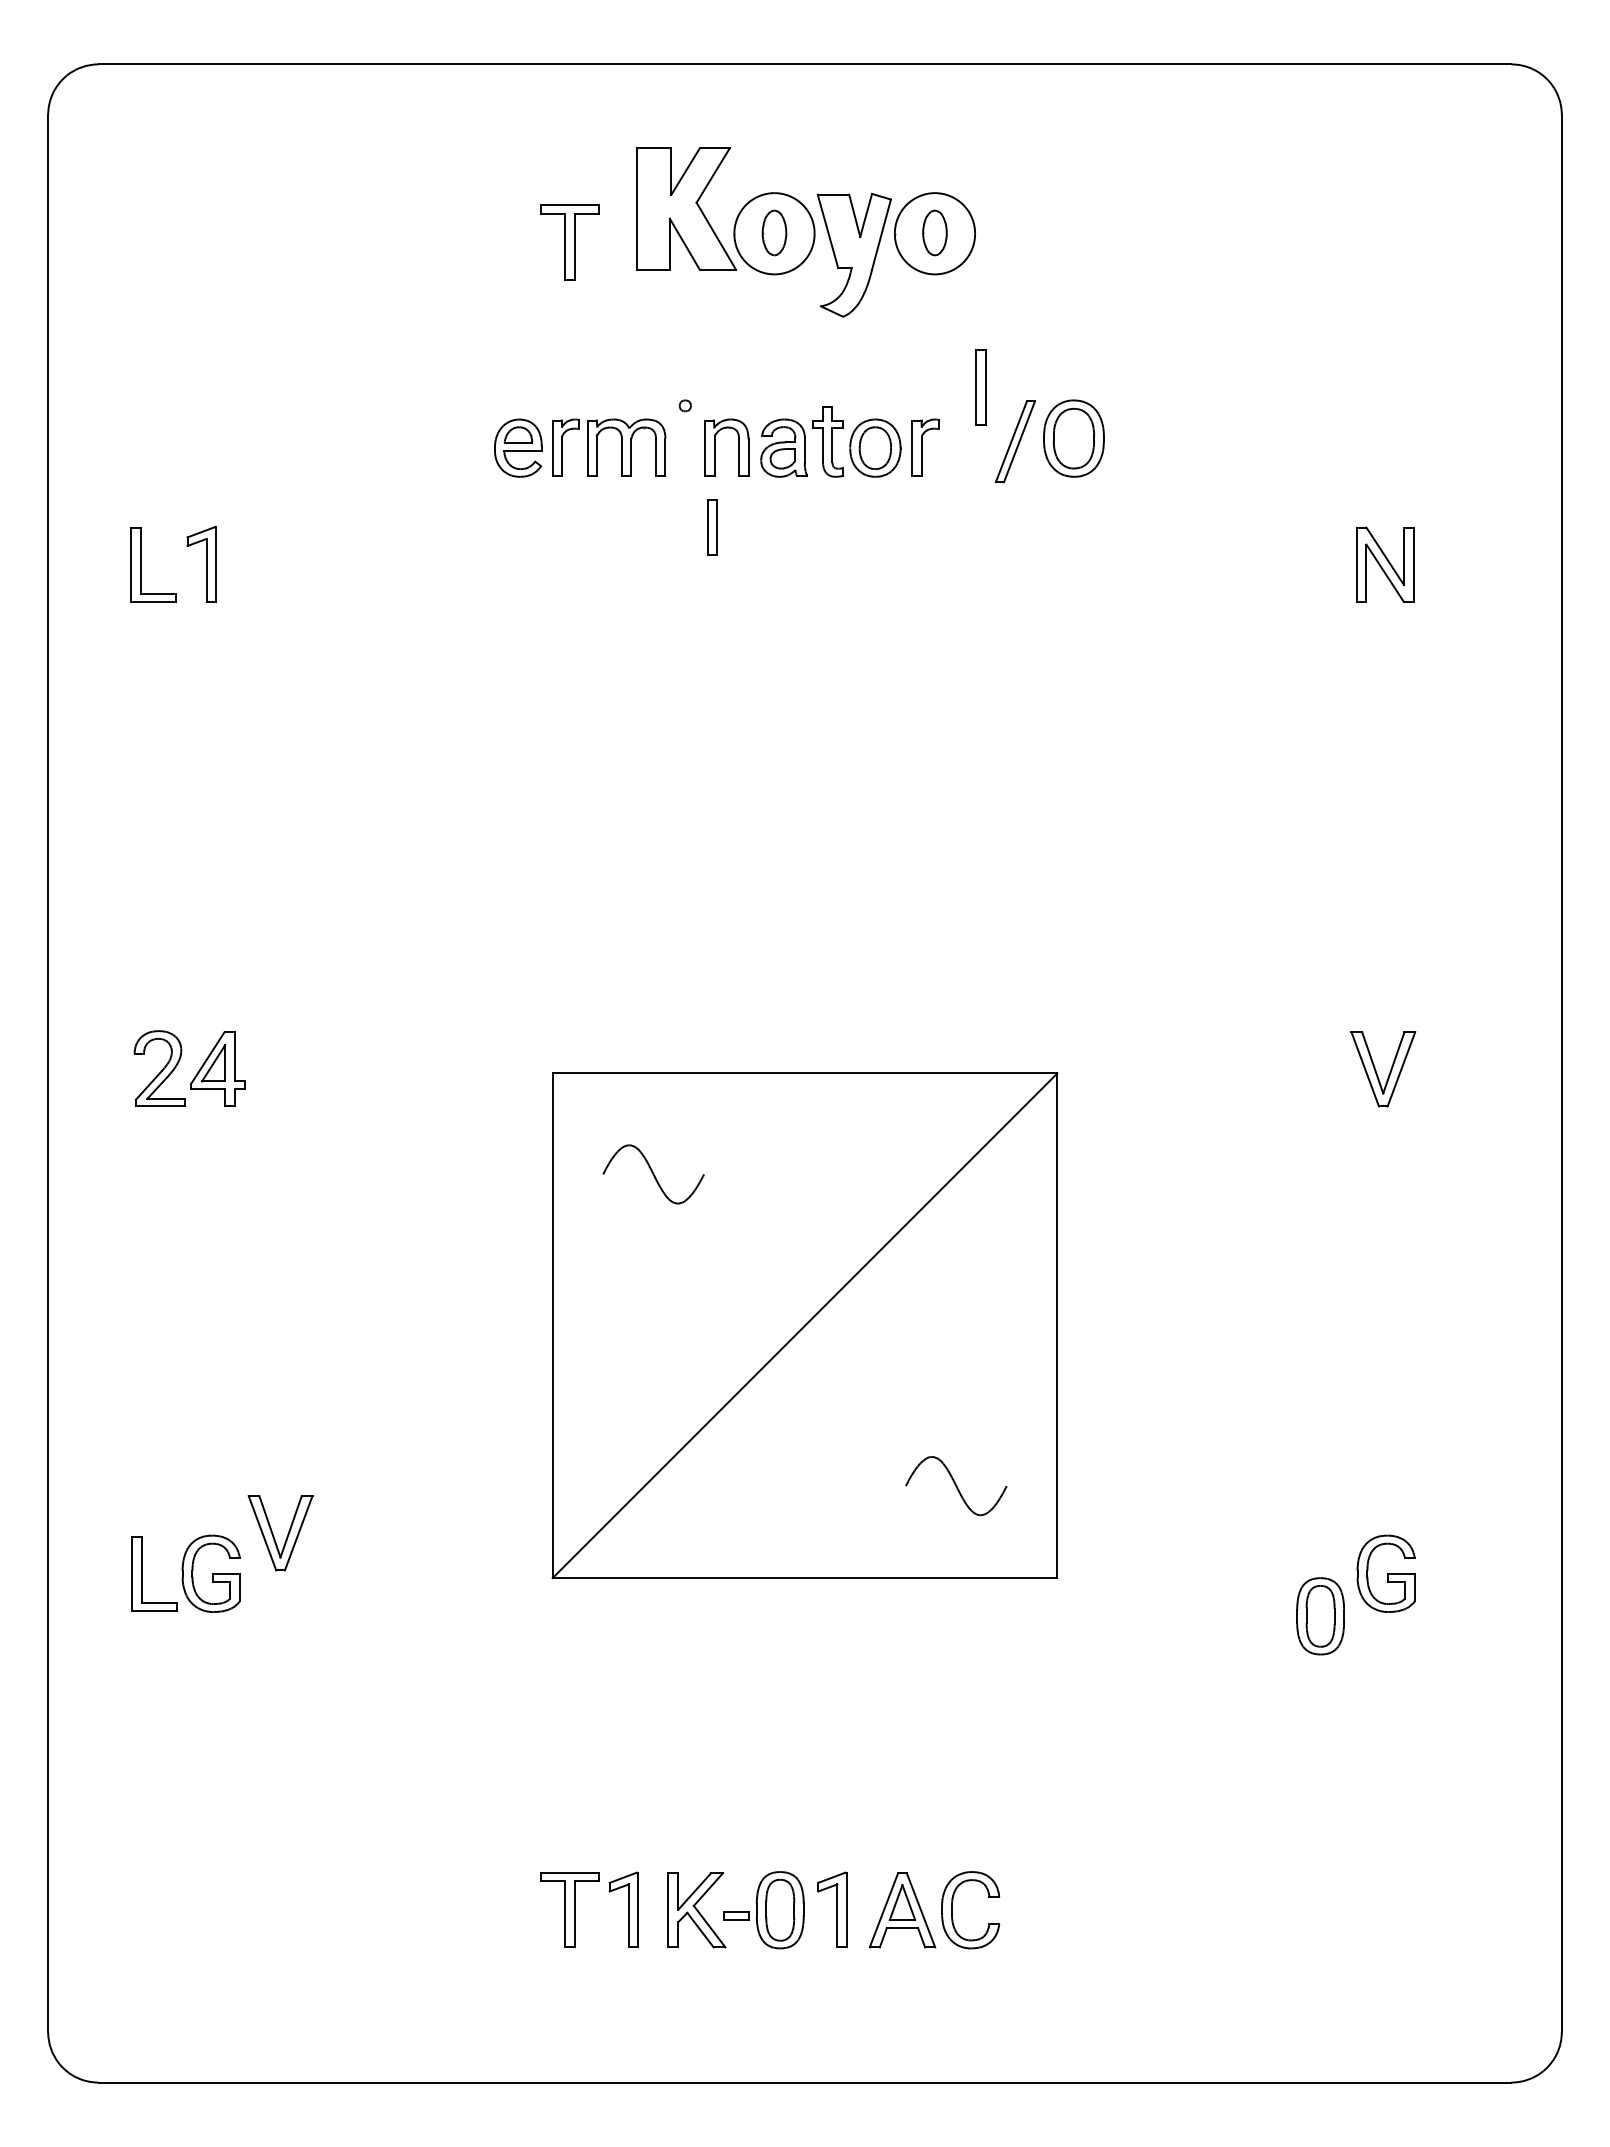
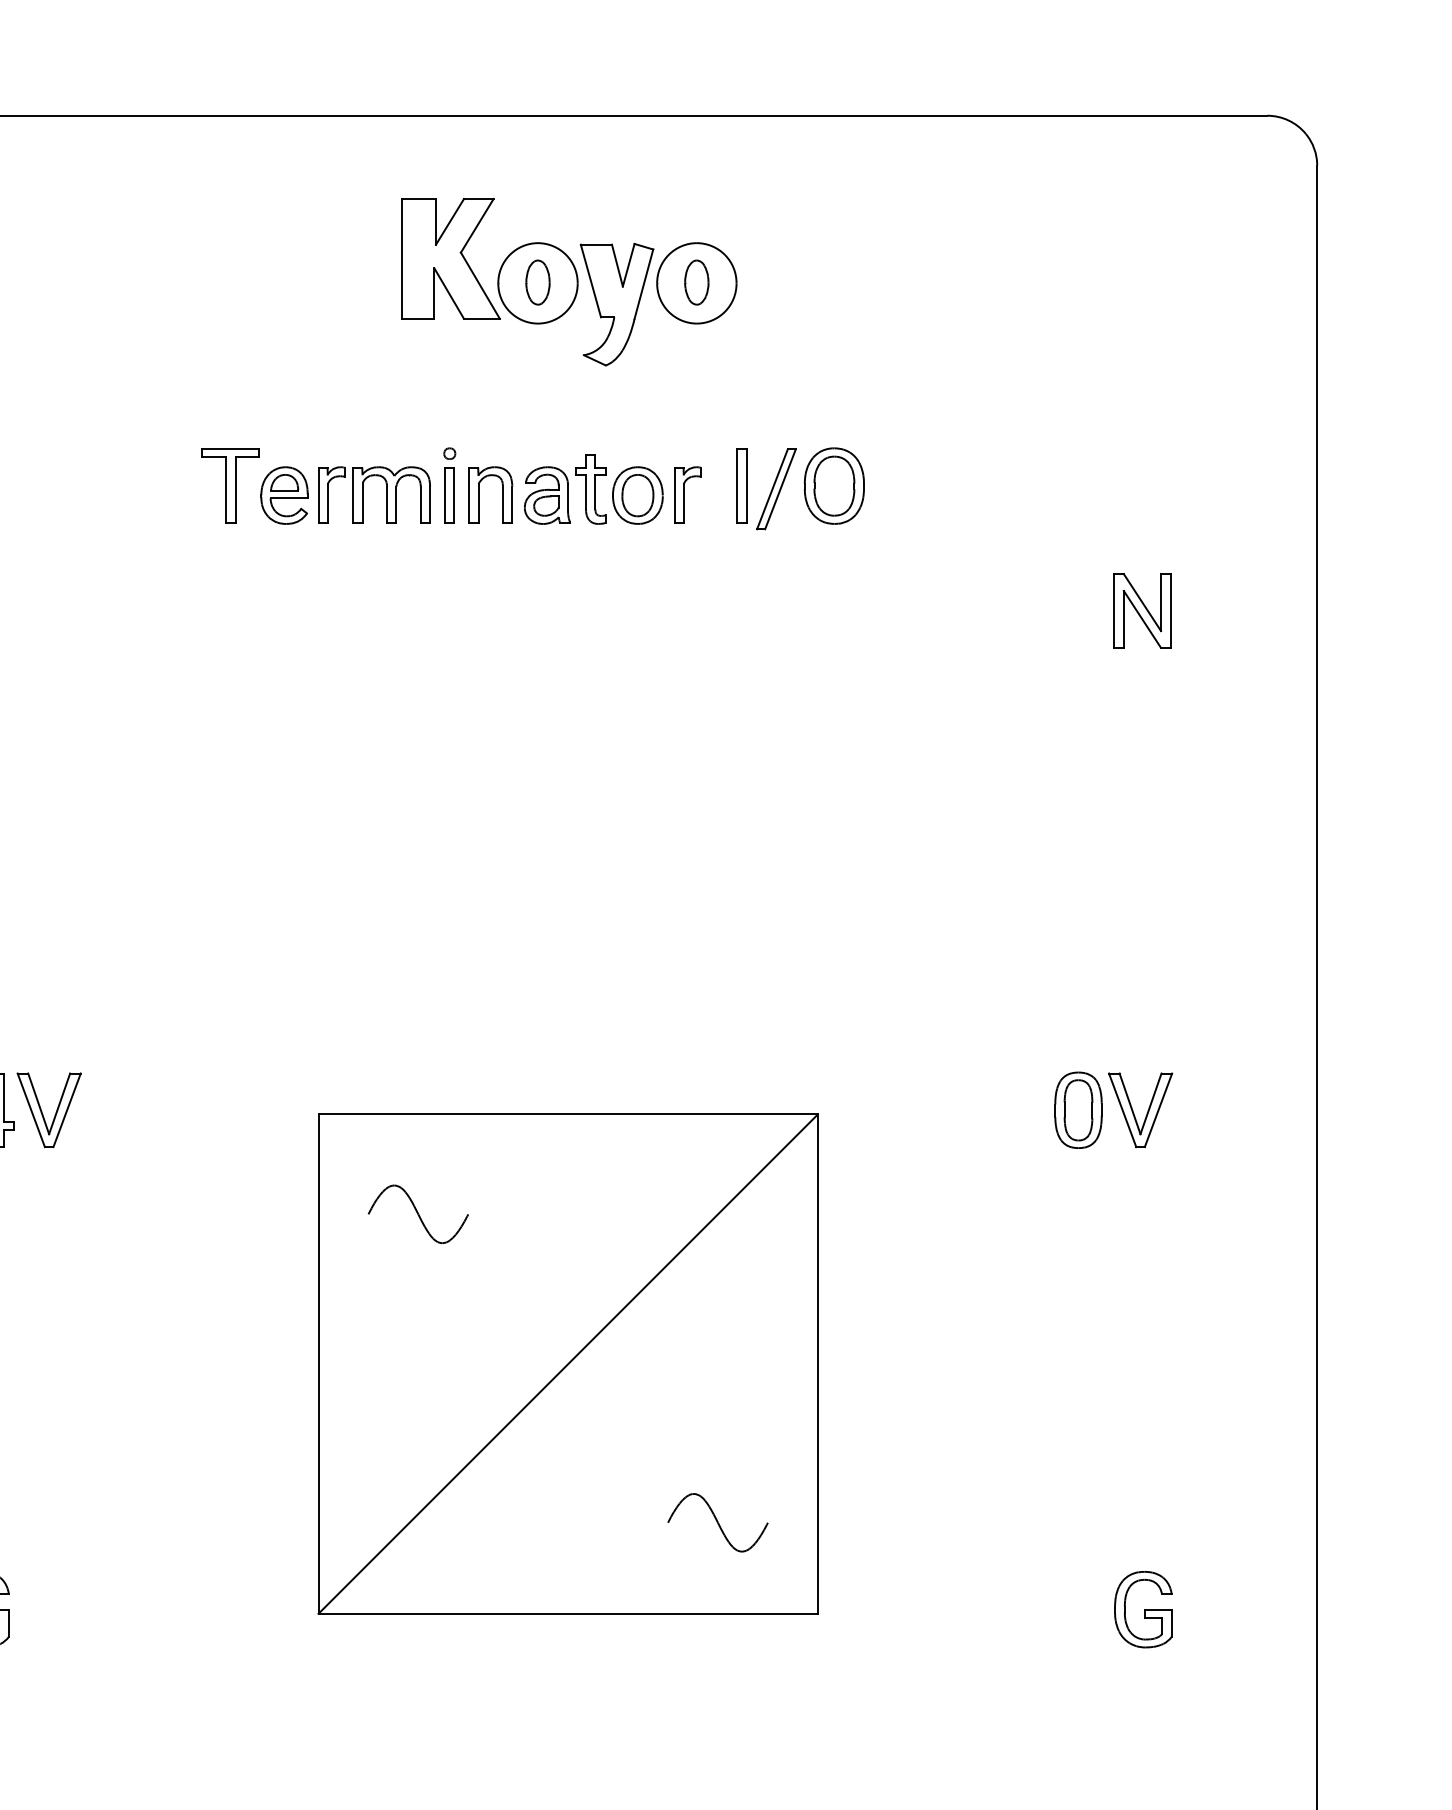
part: (569, 242) -> (230, 486), moved
part: (980, 387) -> (741, 486), moved
part: (712, 527) -> (449, 495), moved
part: (274, 1536) -> (43, 1113), moved
part: (1320, 1616) -> (1078, 1110), moved

